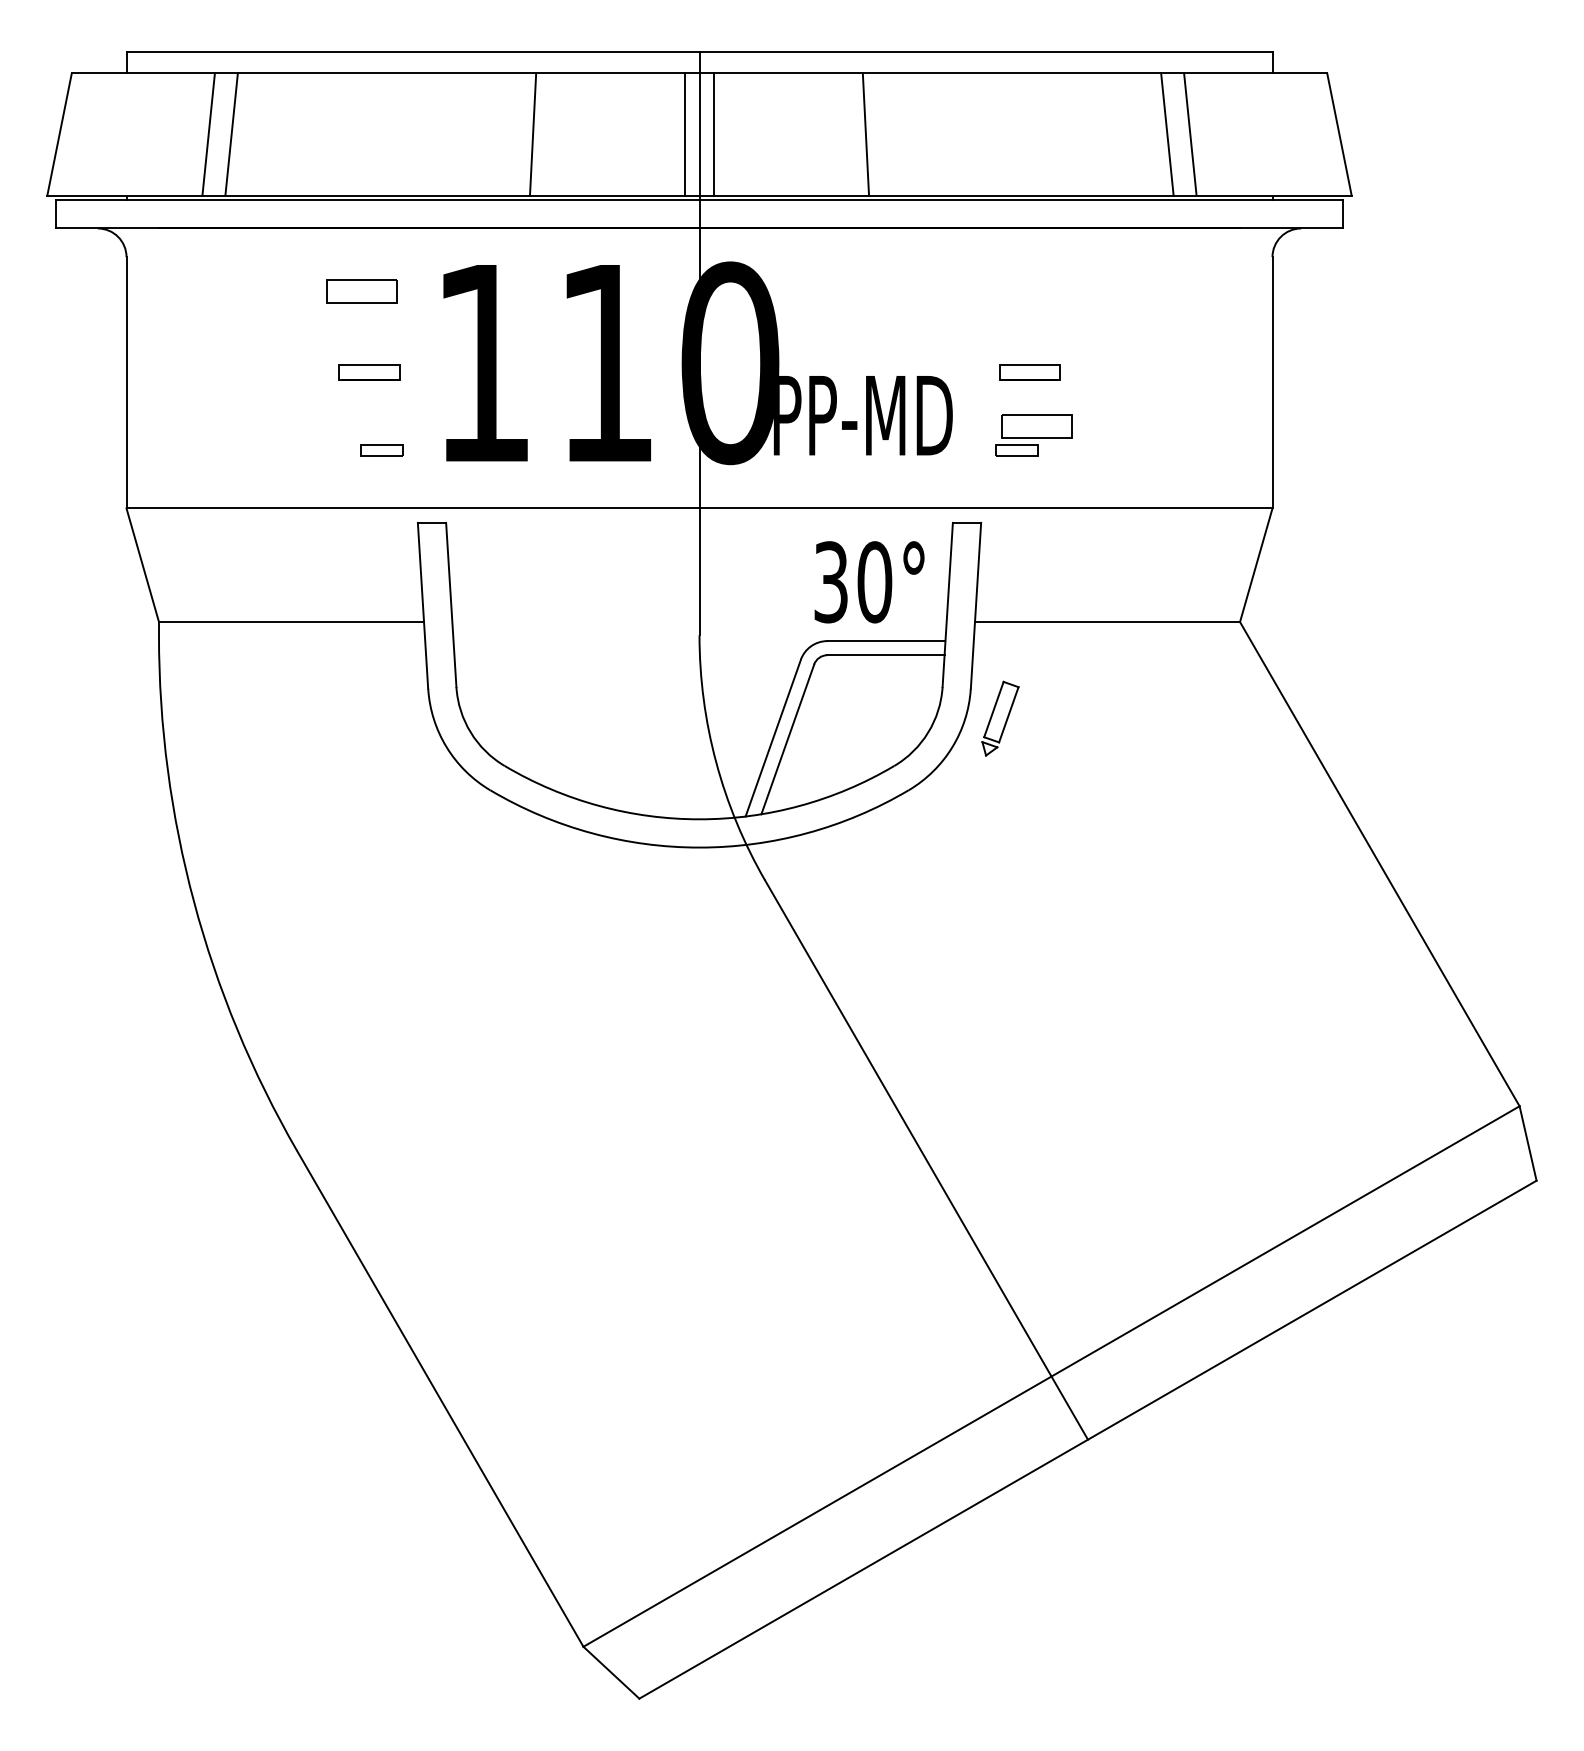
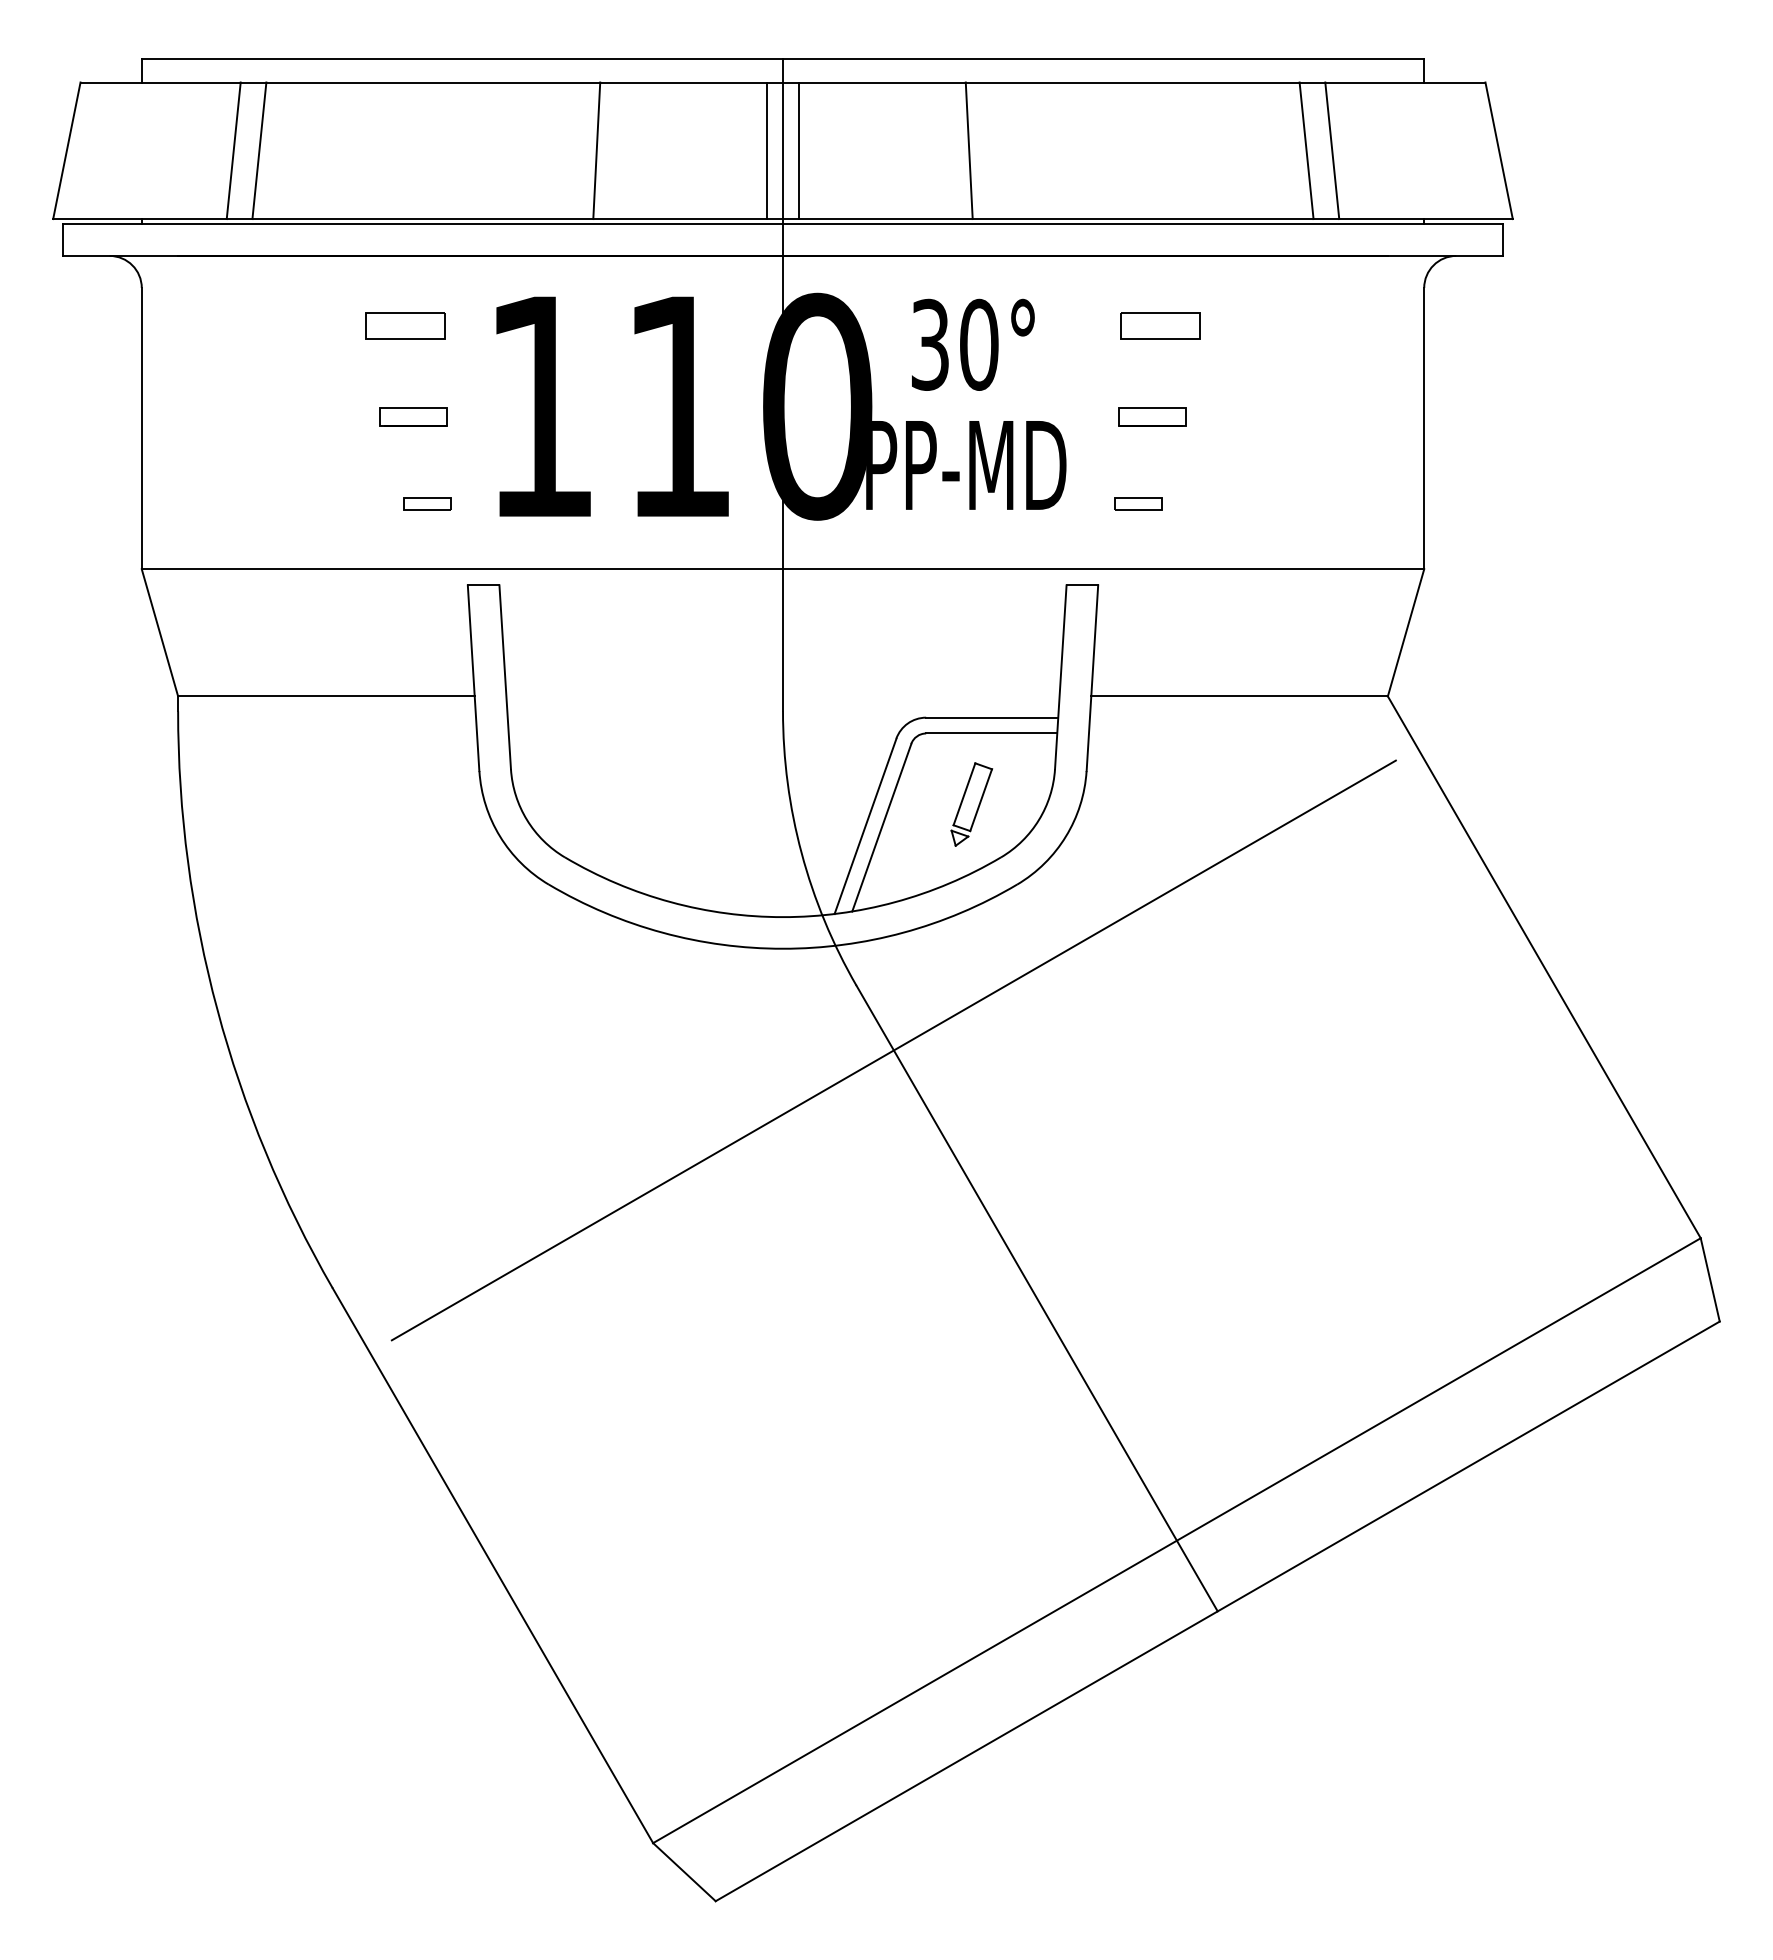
part: (1036, 425) -> (1160, 325), moved
text: (869, 581) -> (973, 344), moved
part: (1000, 718) -> (971, 804), moved
line: (798, 938) -> (893, 1050), added

